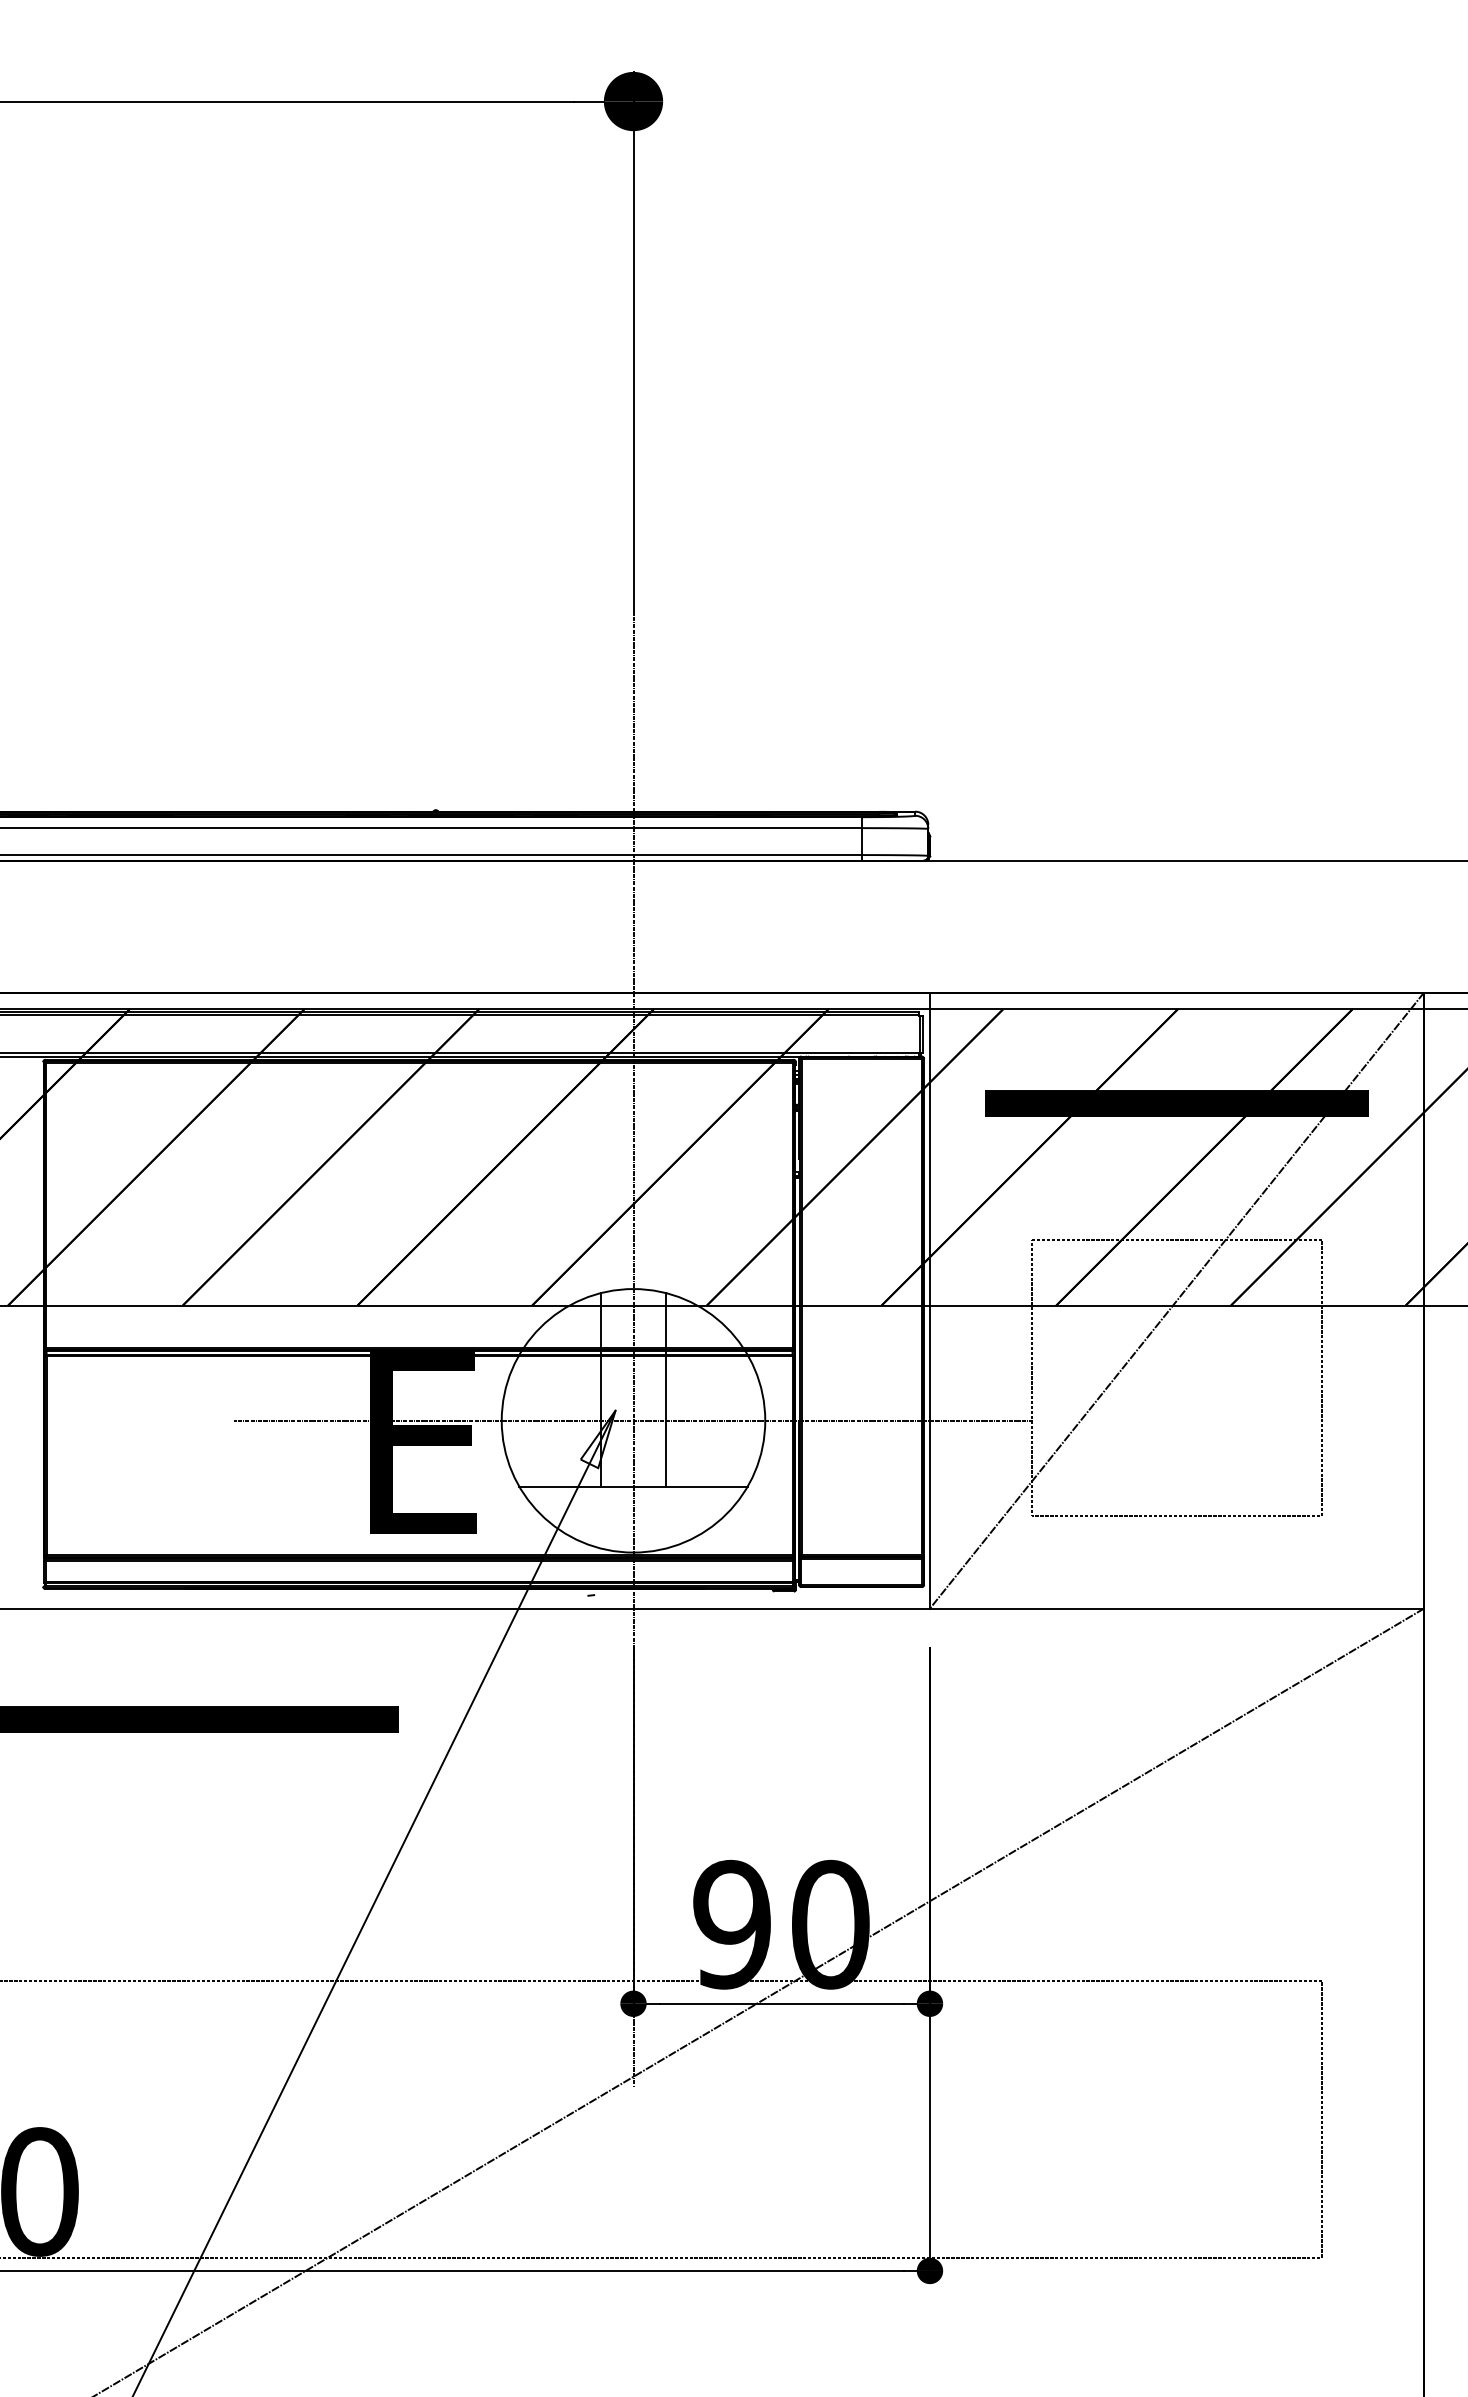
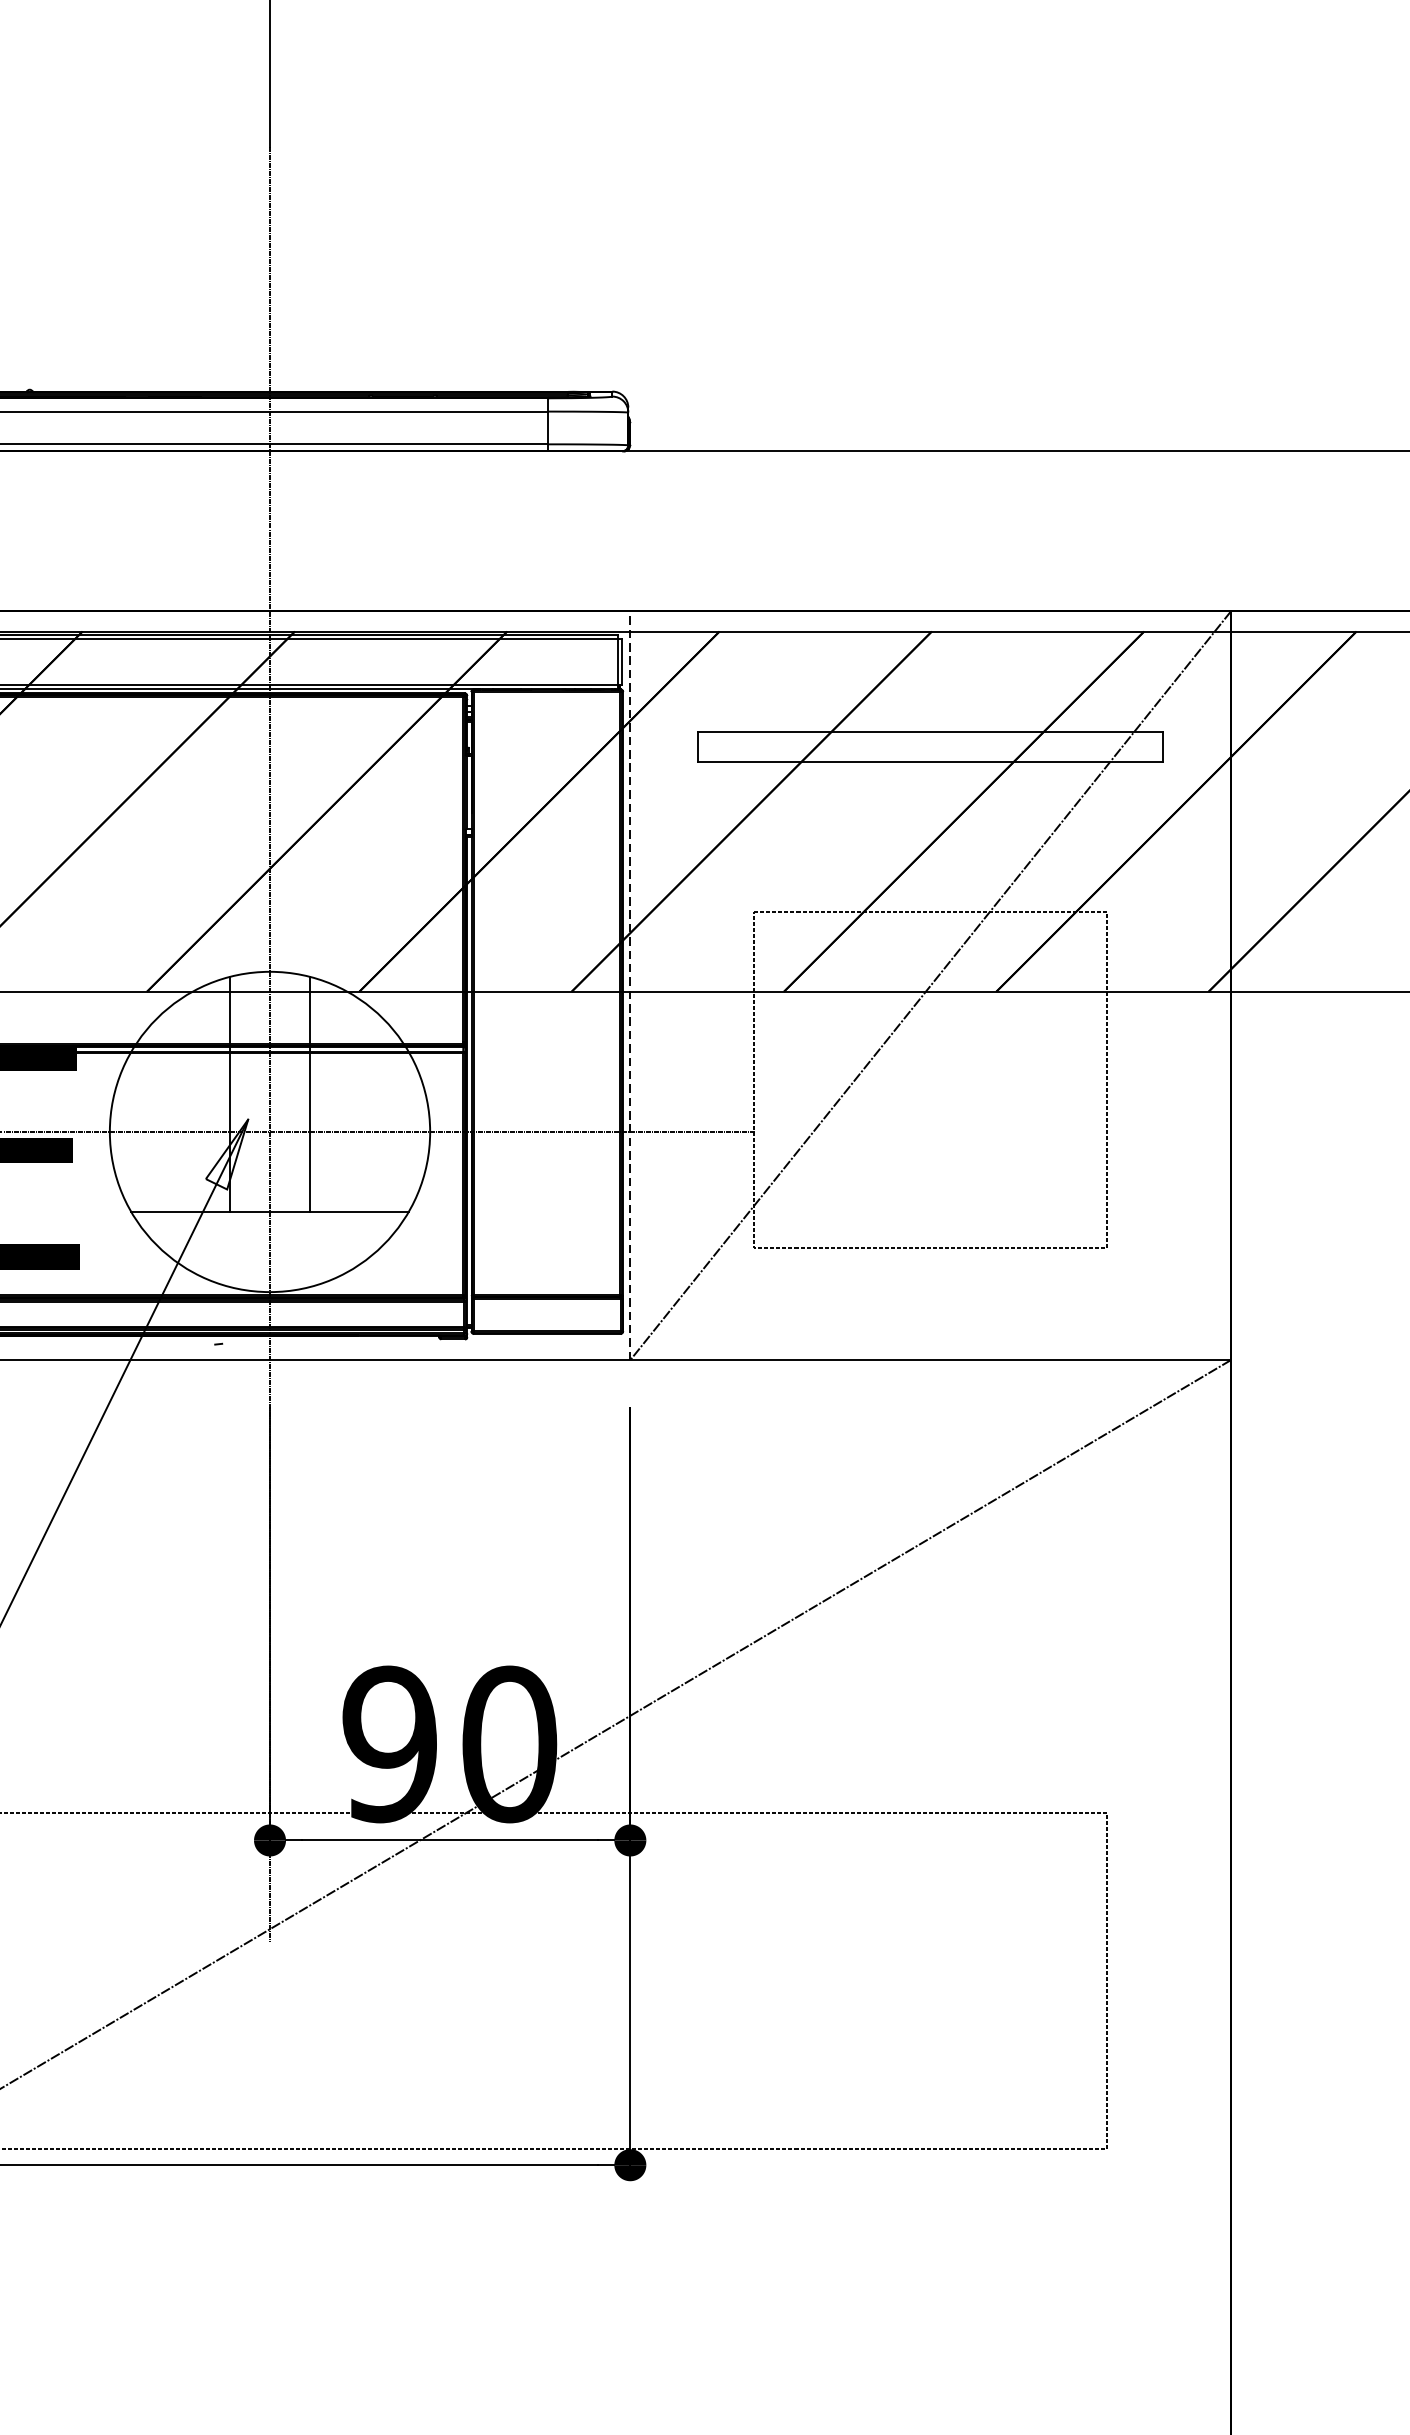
hatch: (1176, 1103) -> (929, 746), removed
line: (929, 1300) -> (629, 985), solid -> dashed

